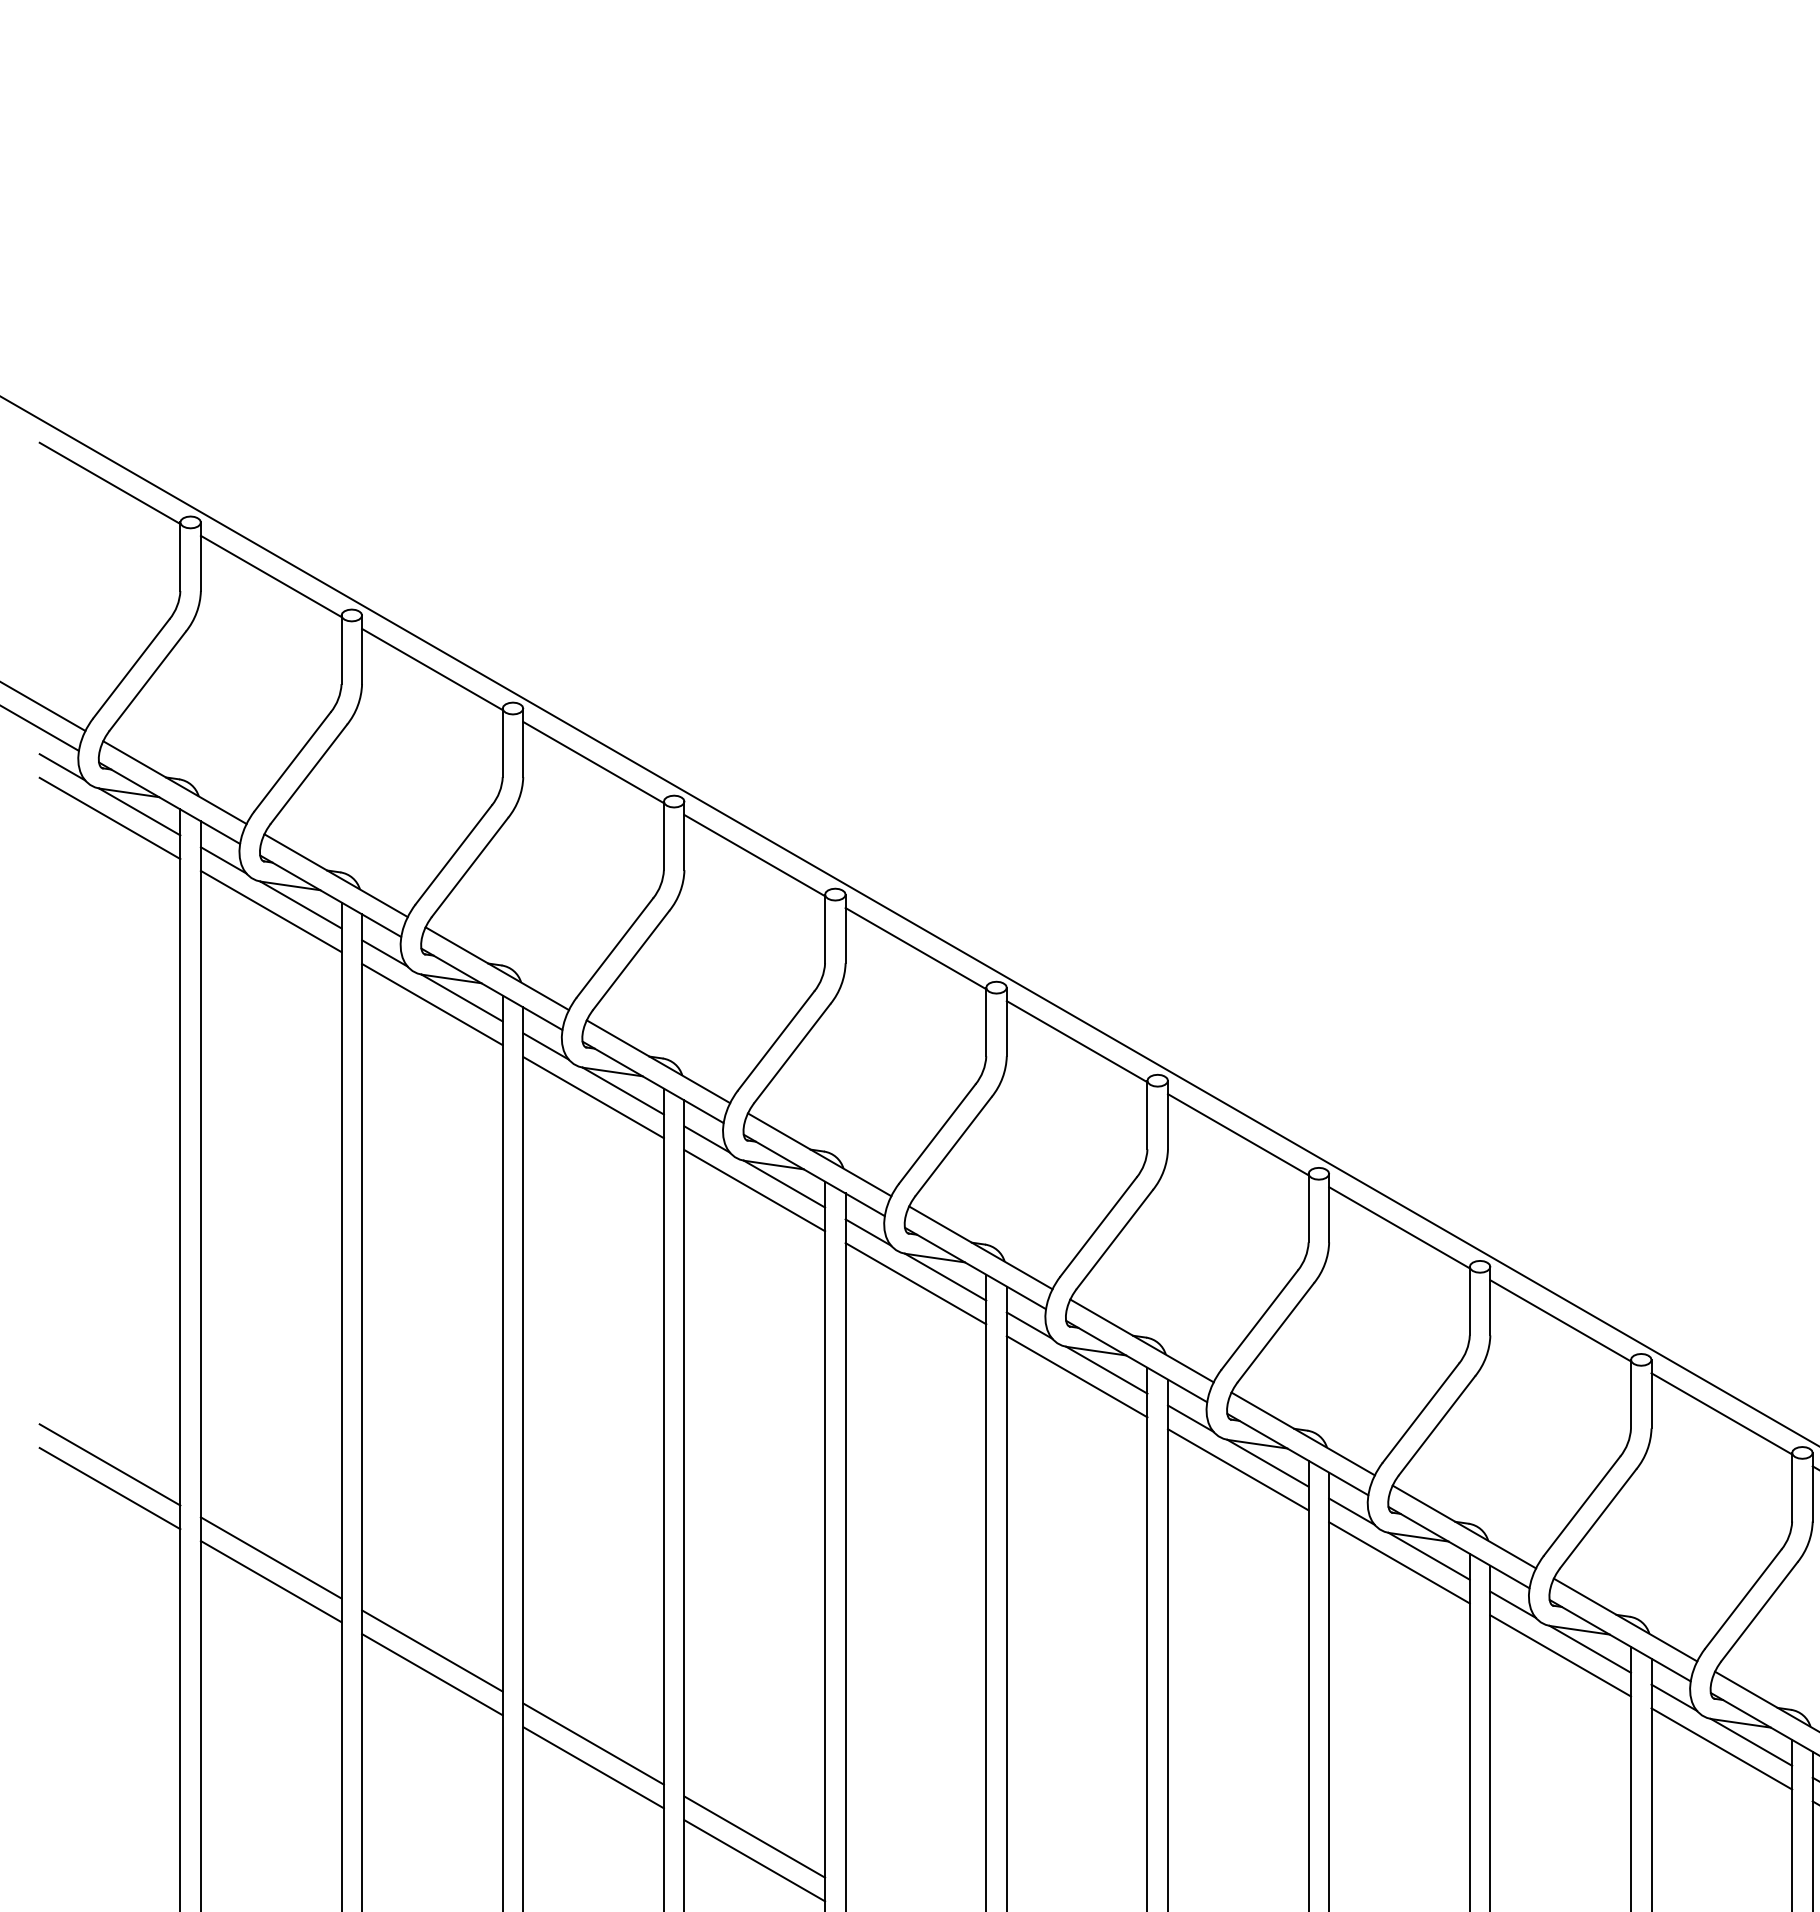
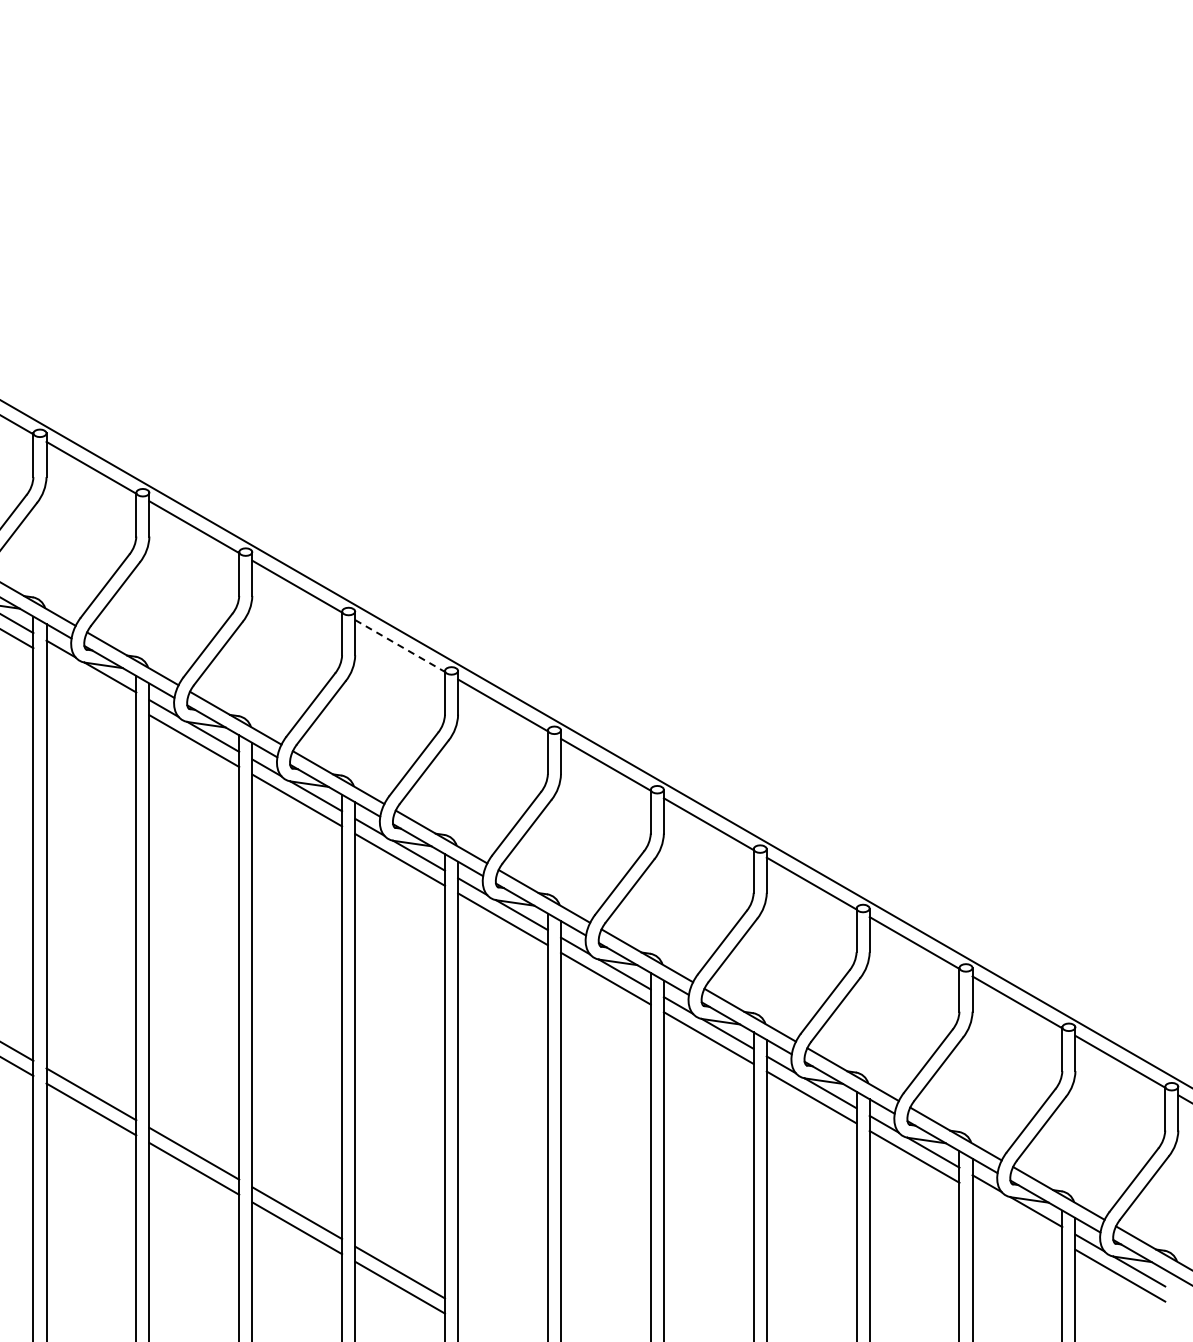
line: (755, 856) -> (400, 646), solid -> dashed
line: (271, 911) -> (91, 681), removed
line: (1721, 1749) -> (1017, 1216), removed

